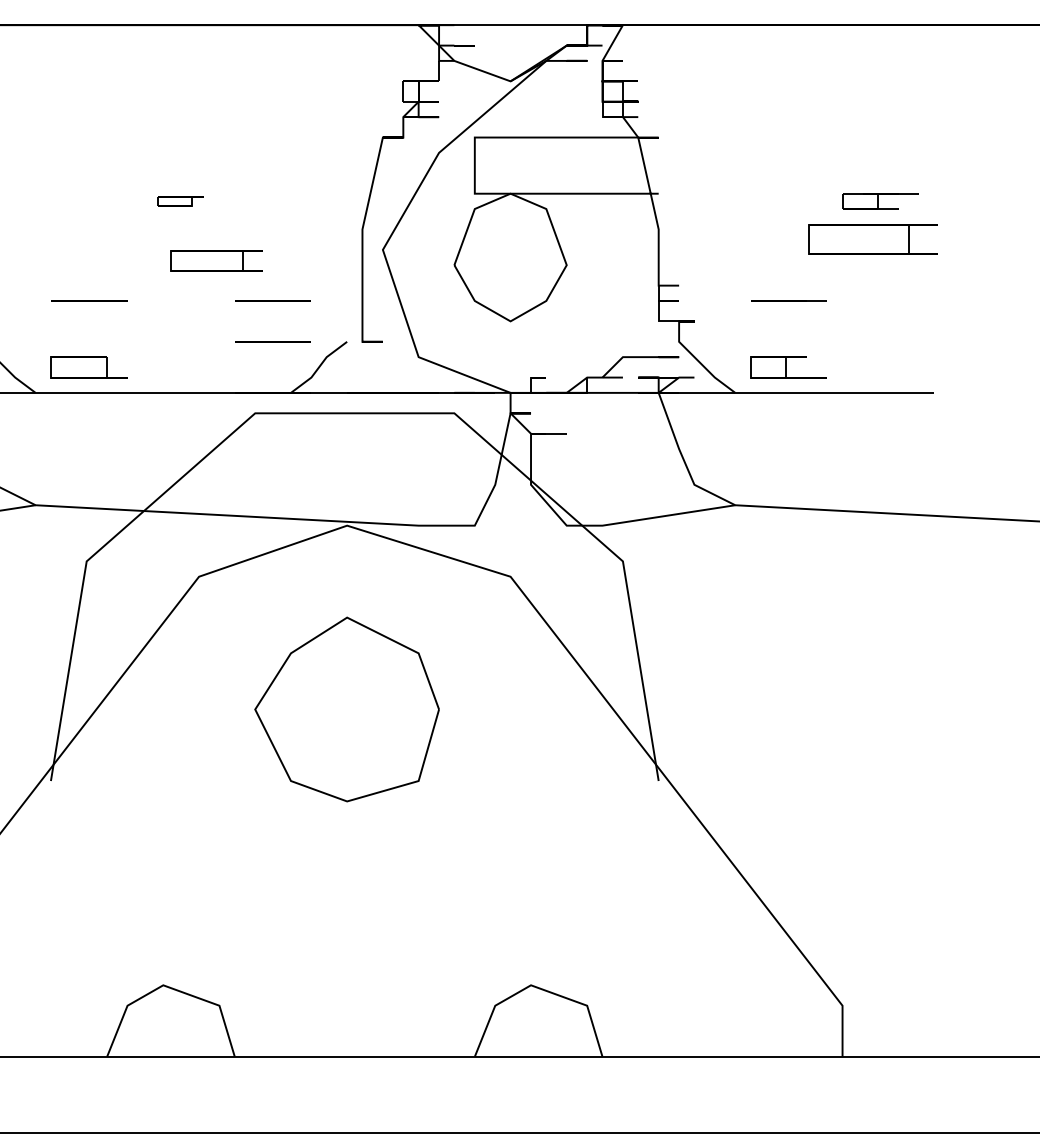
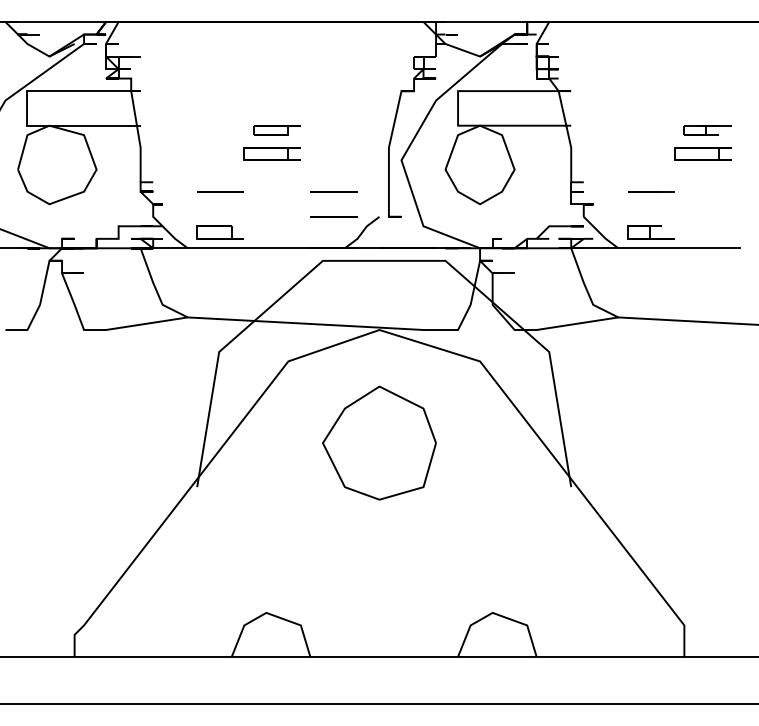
part: (179, 201) -> (276, 130), size x1.67
part: (872, 238) -> (702, 153), size x0.71
part: (215, 260) -> (271, 153), moved

